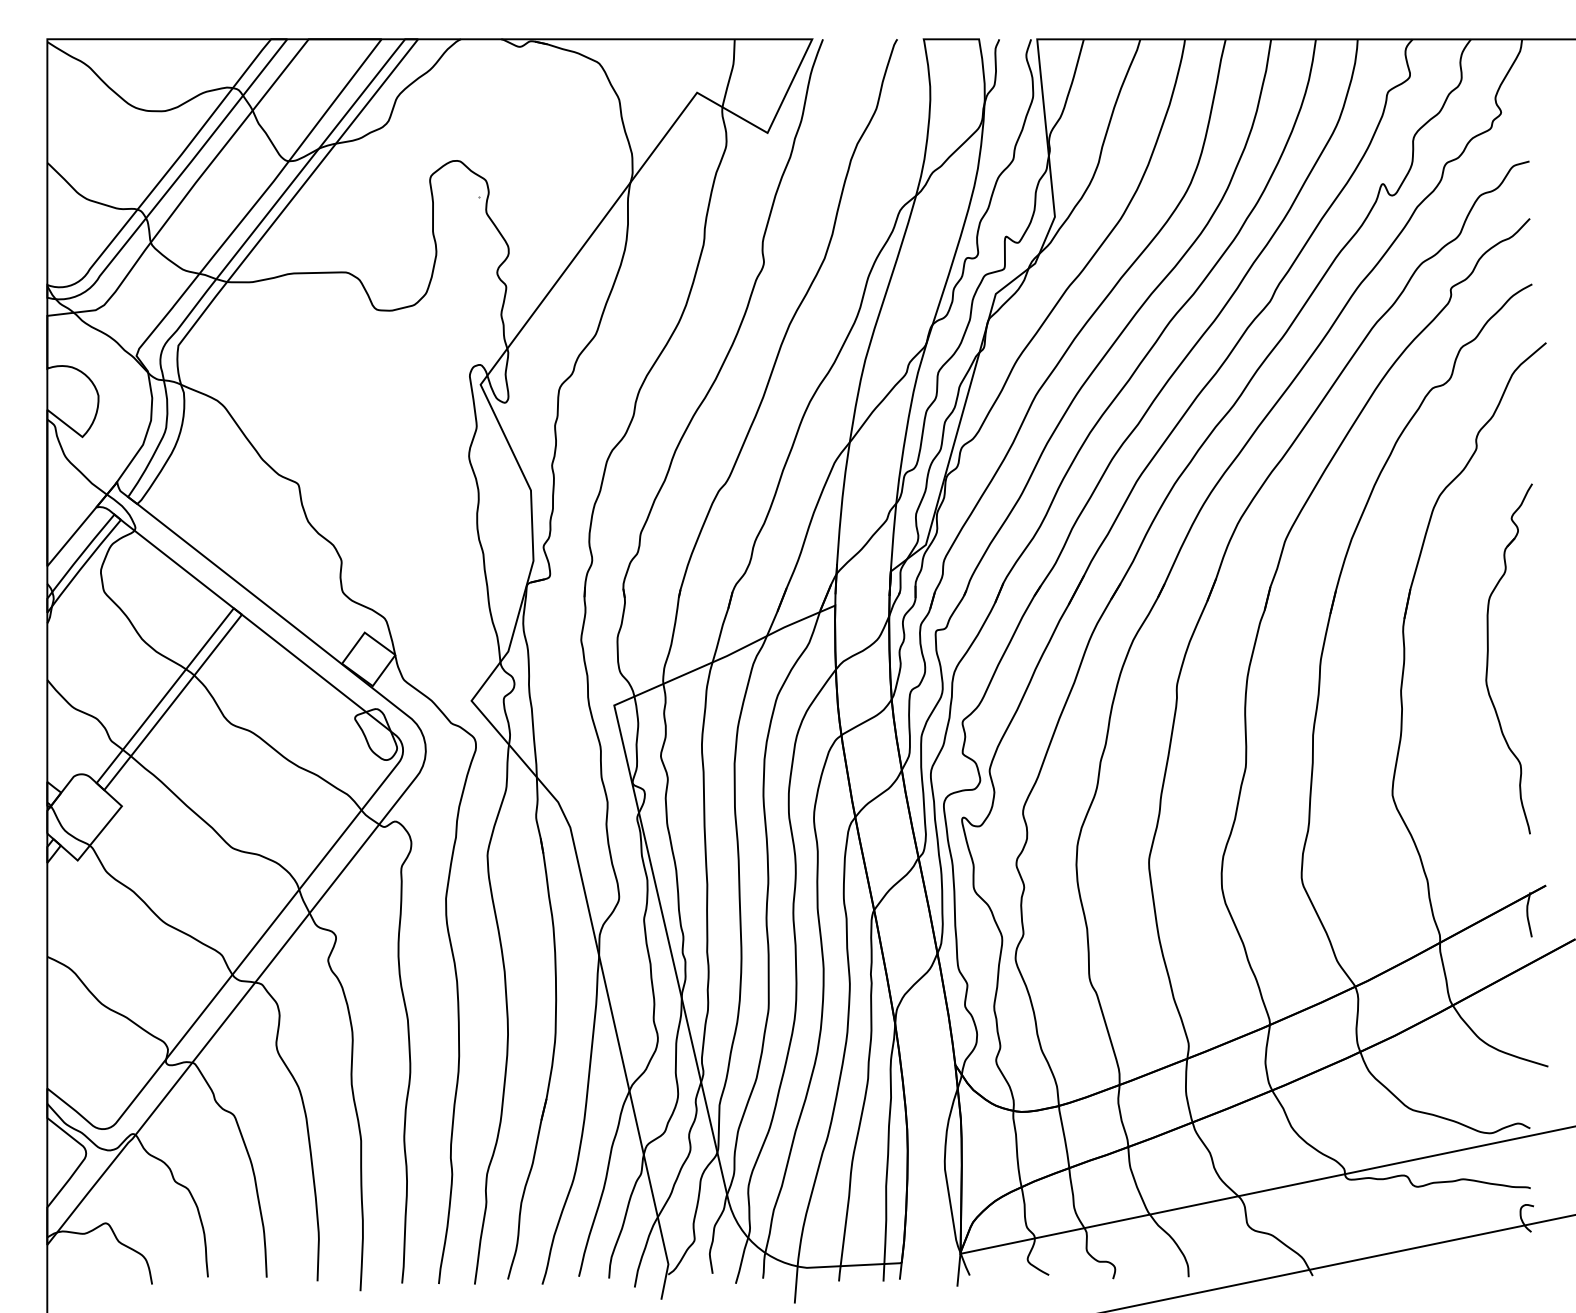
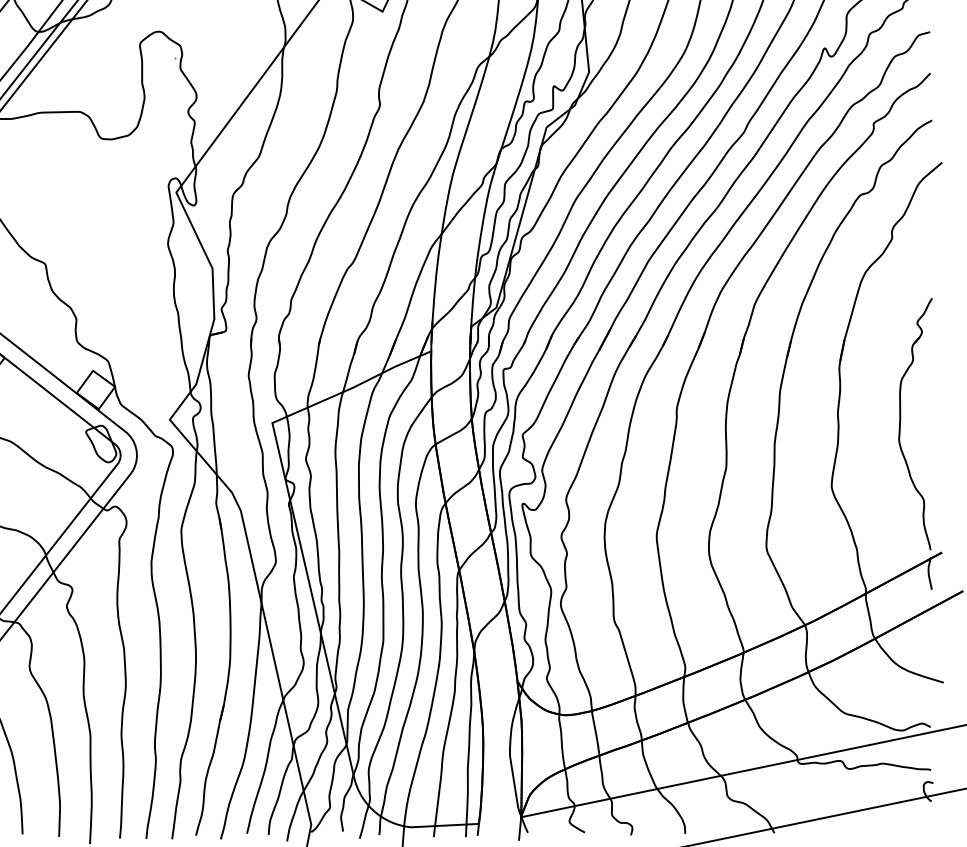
part: (1488, 658) -> (900, 423), moved

